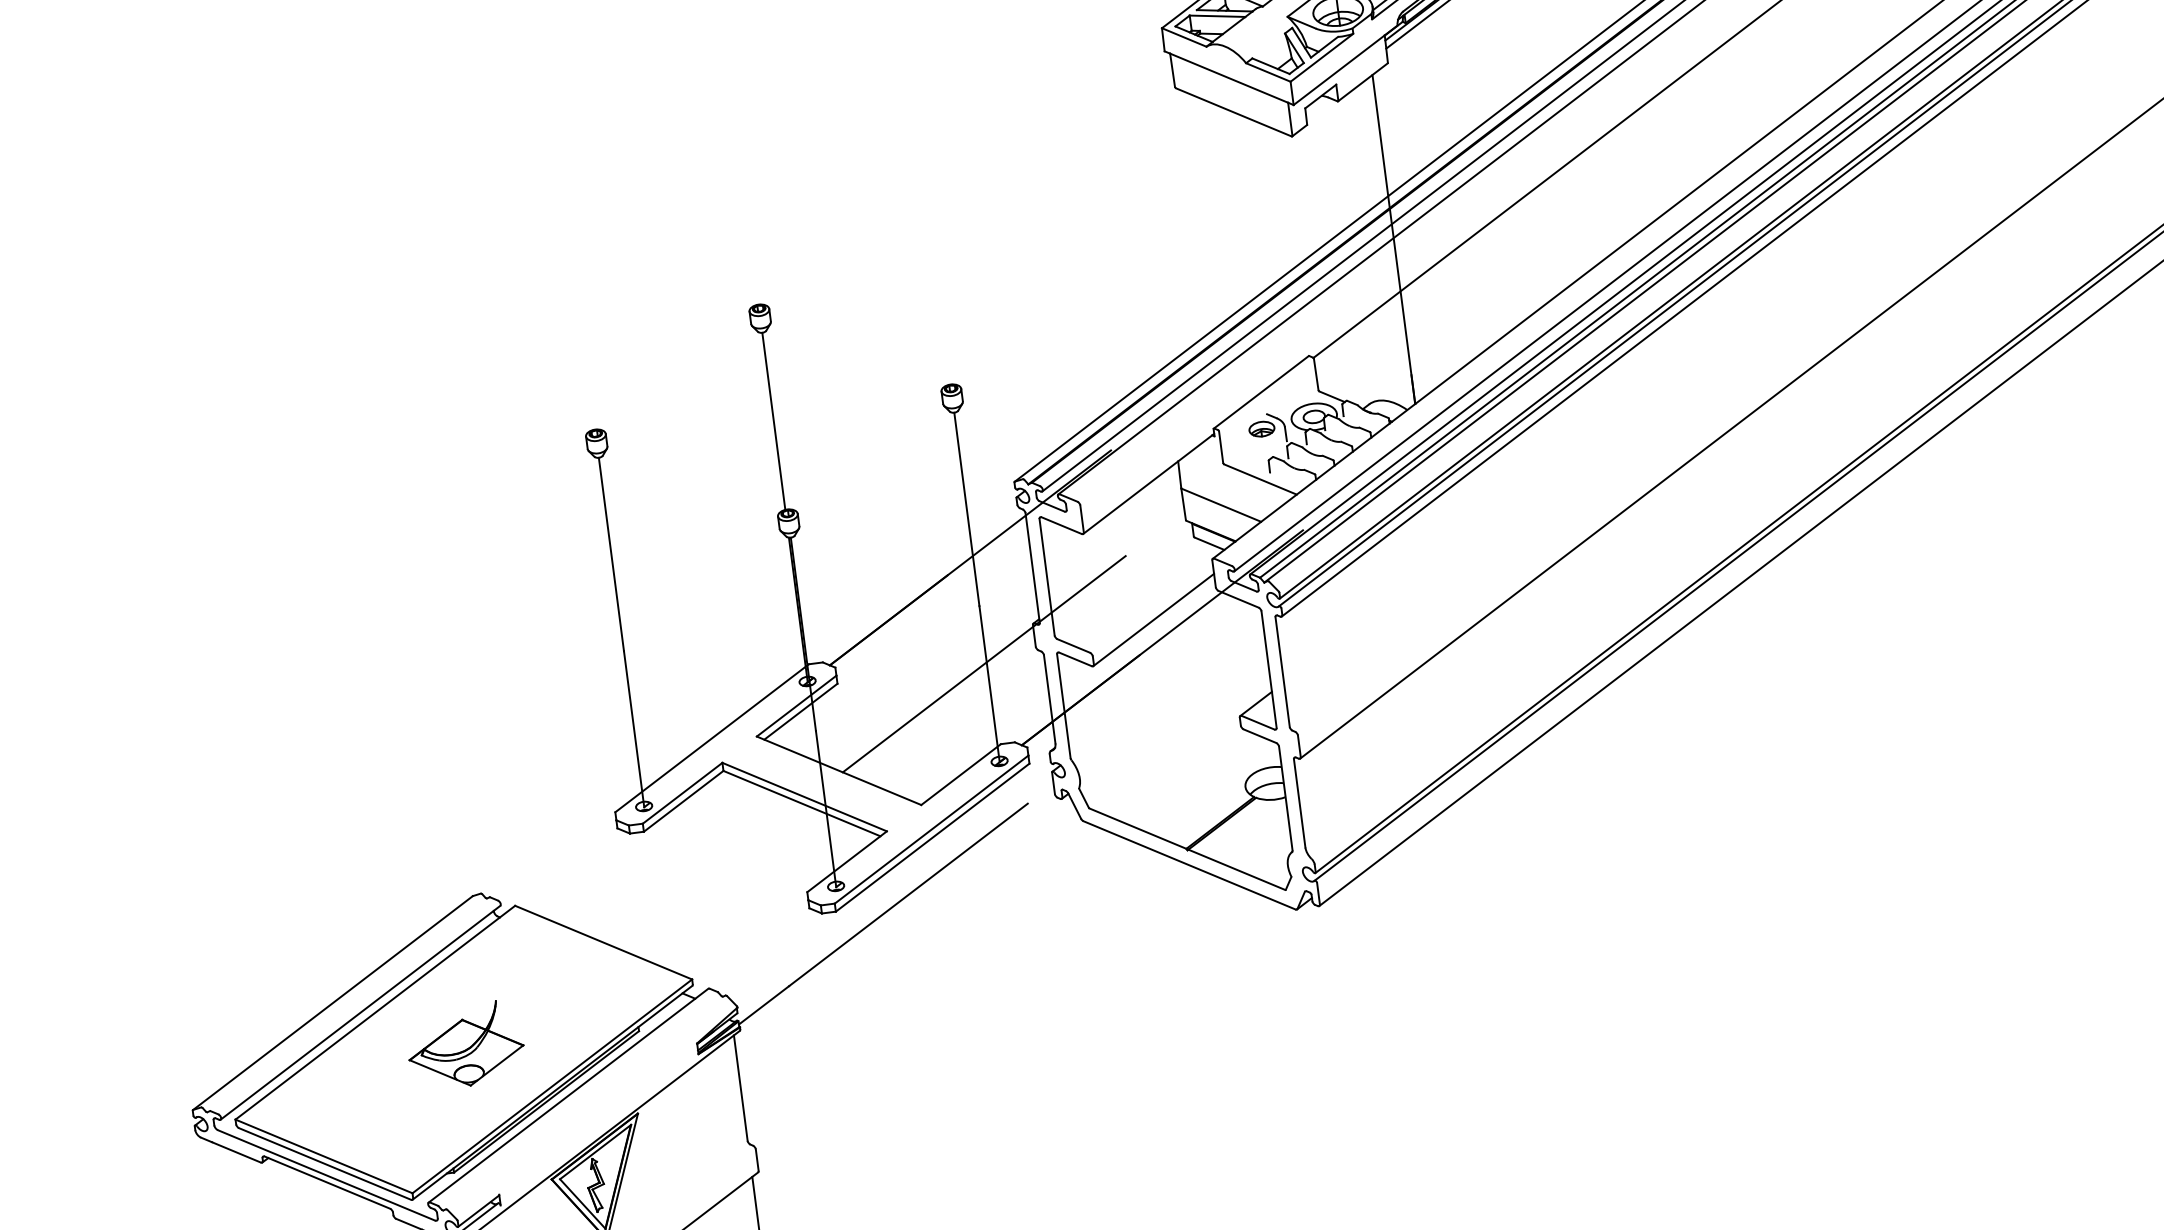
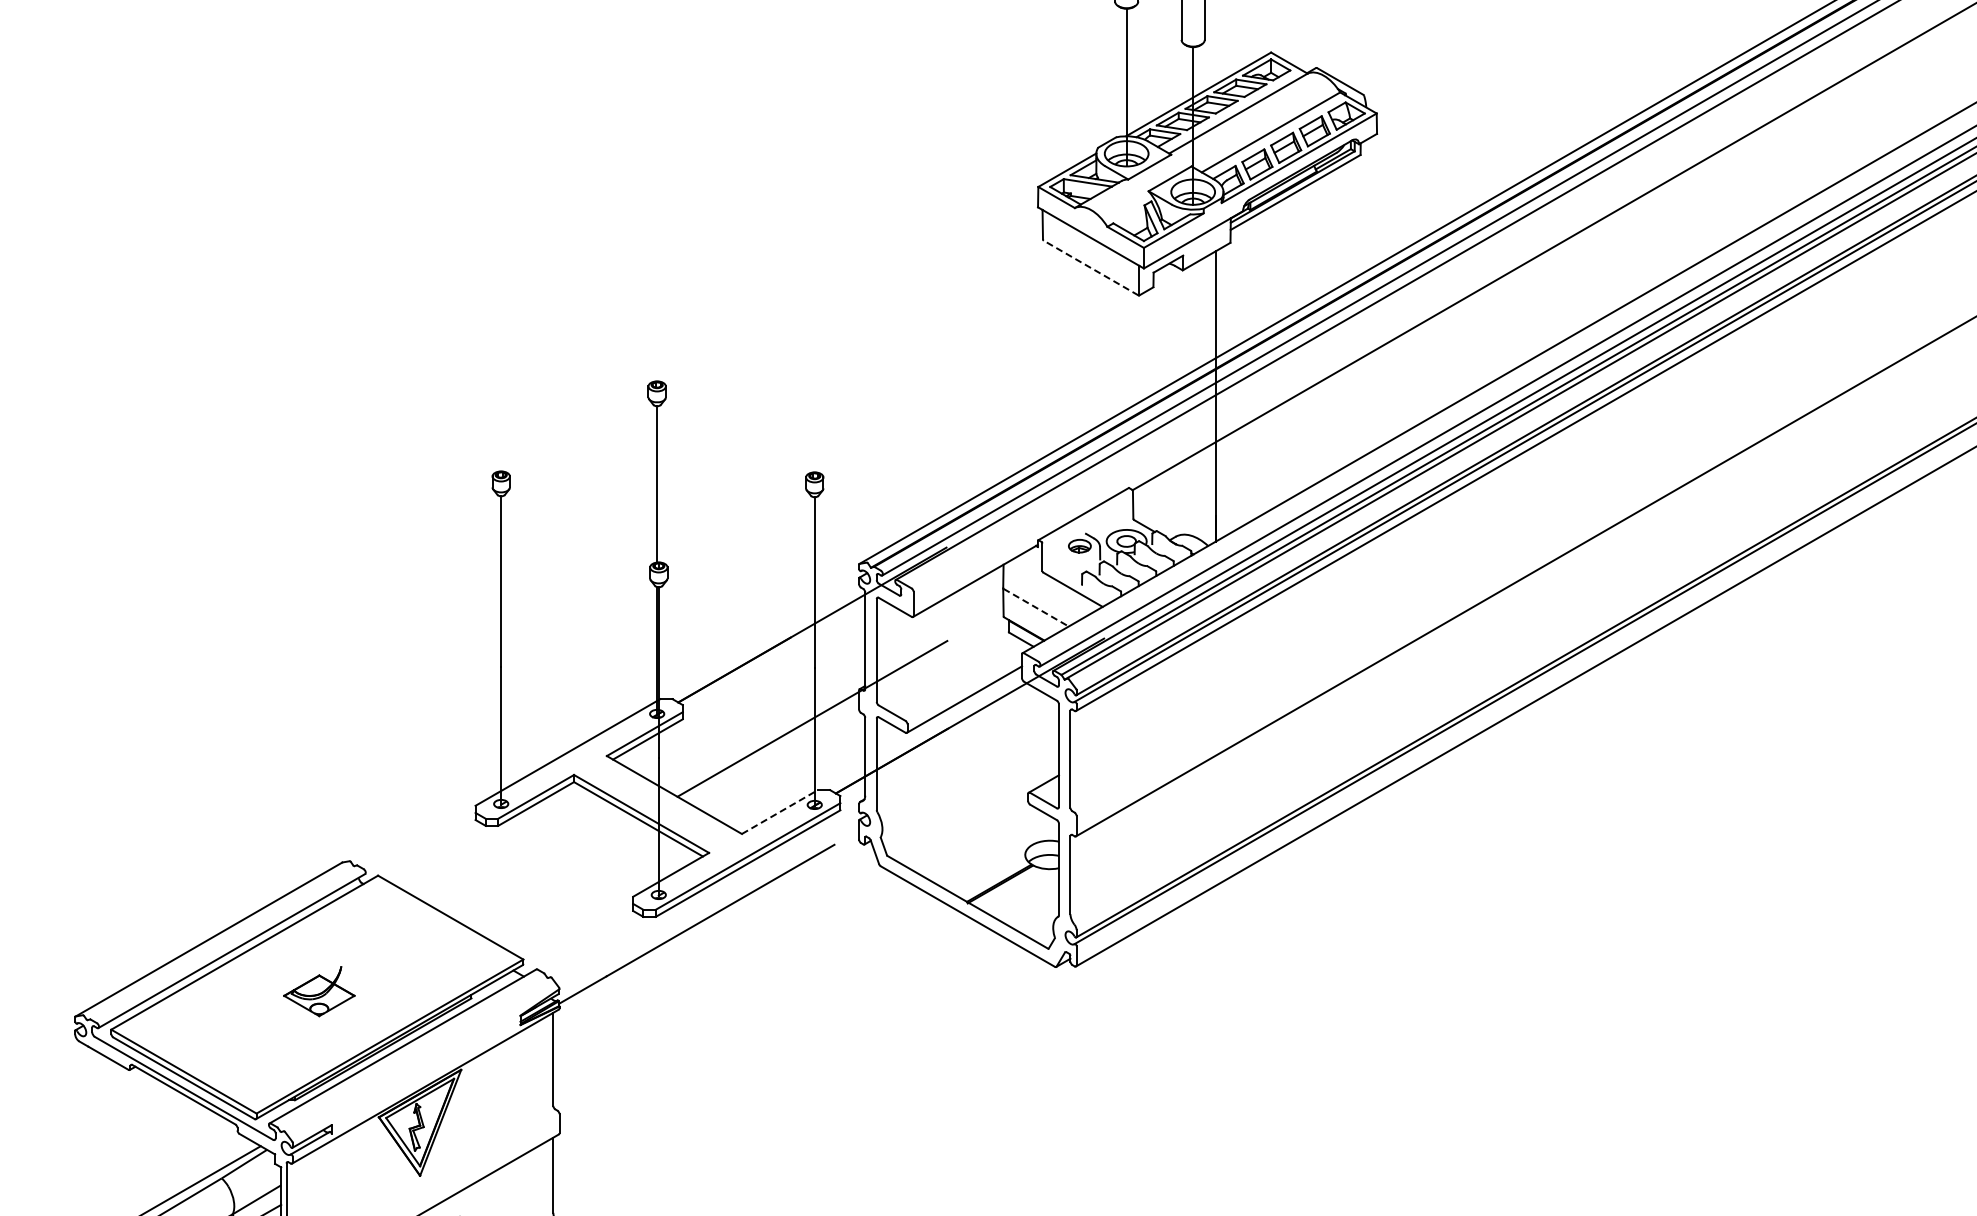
line: (1234, 112) -> (1091, 268), solid -> dashed
line: (1221, 505) -> (1036, 607), solid -> dashed
line: (960, 775) -> (779, 812), solid -> dashed
part: (465, 1045) -> (319, 991), size x0.7

